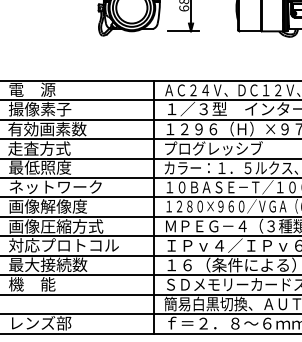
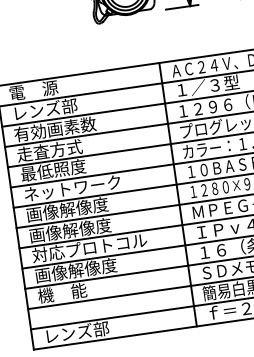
text: (39, 108) -> (43, 108), 撮像素子 -> レンズ部
text: (72, 226) -> (95, 226), 画像圧縮方式 -> 画像解像度
text: (48, 264) -> (76, 270), 最大接続数 -> 画像解像度

